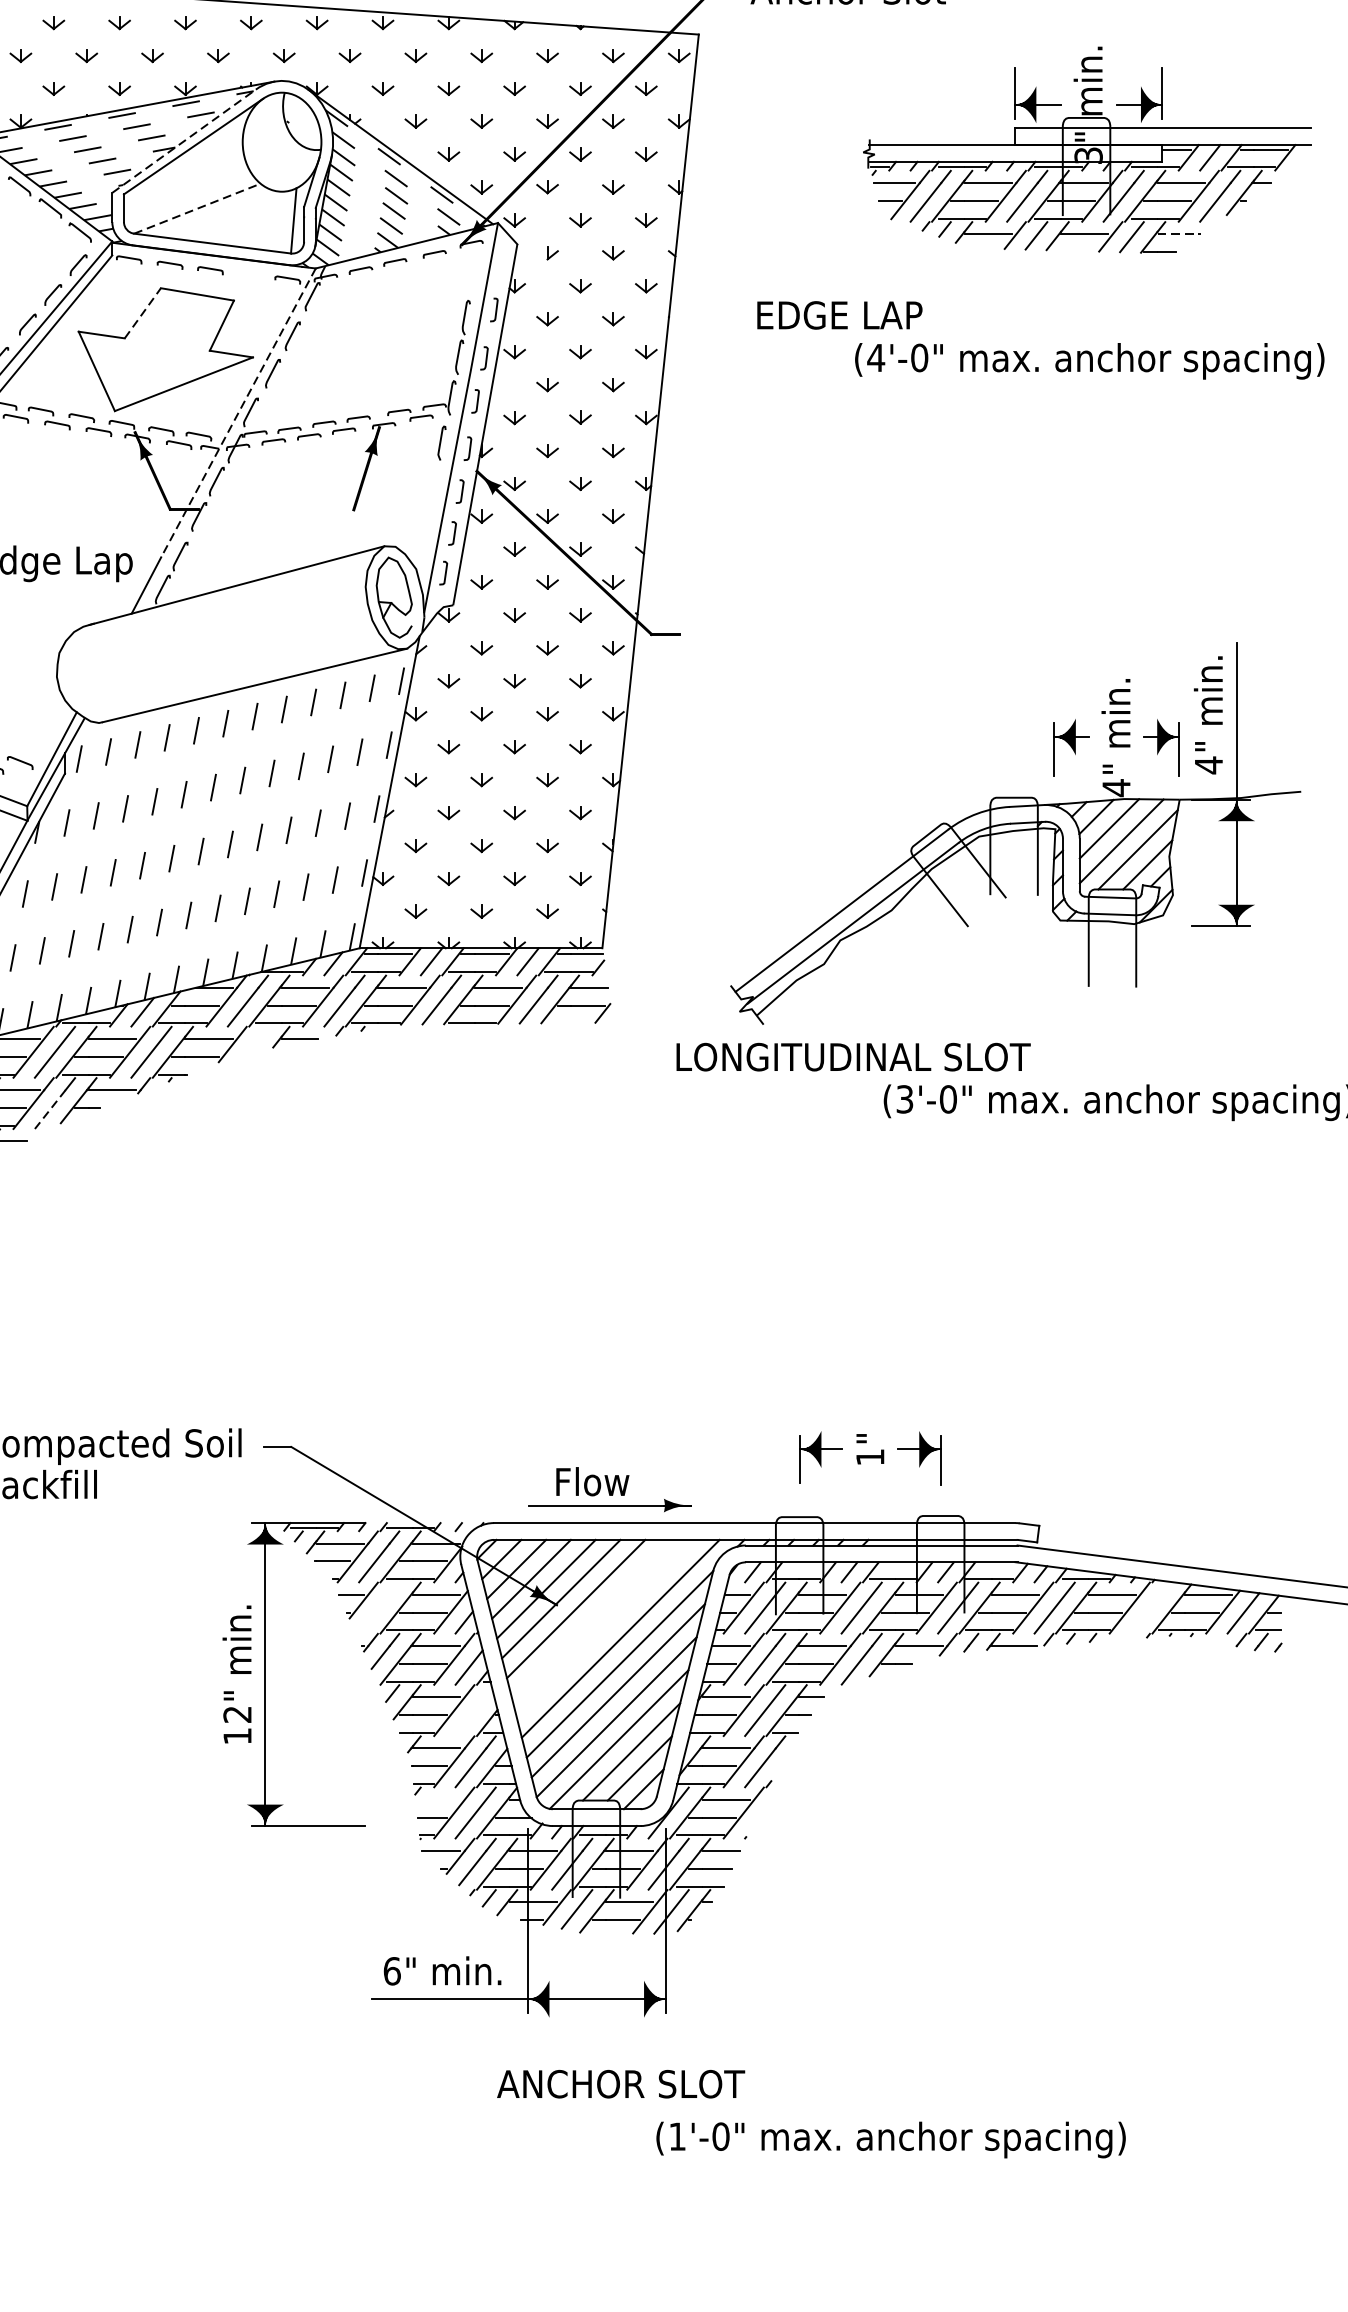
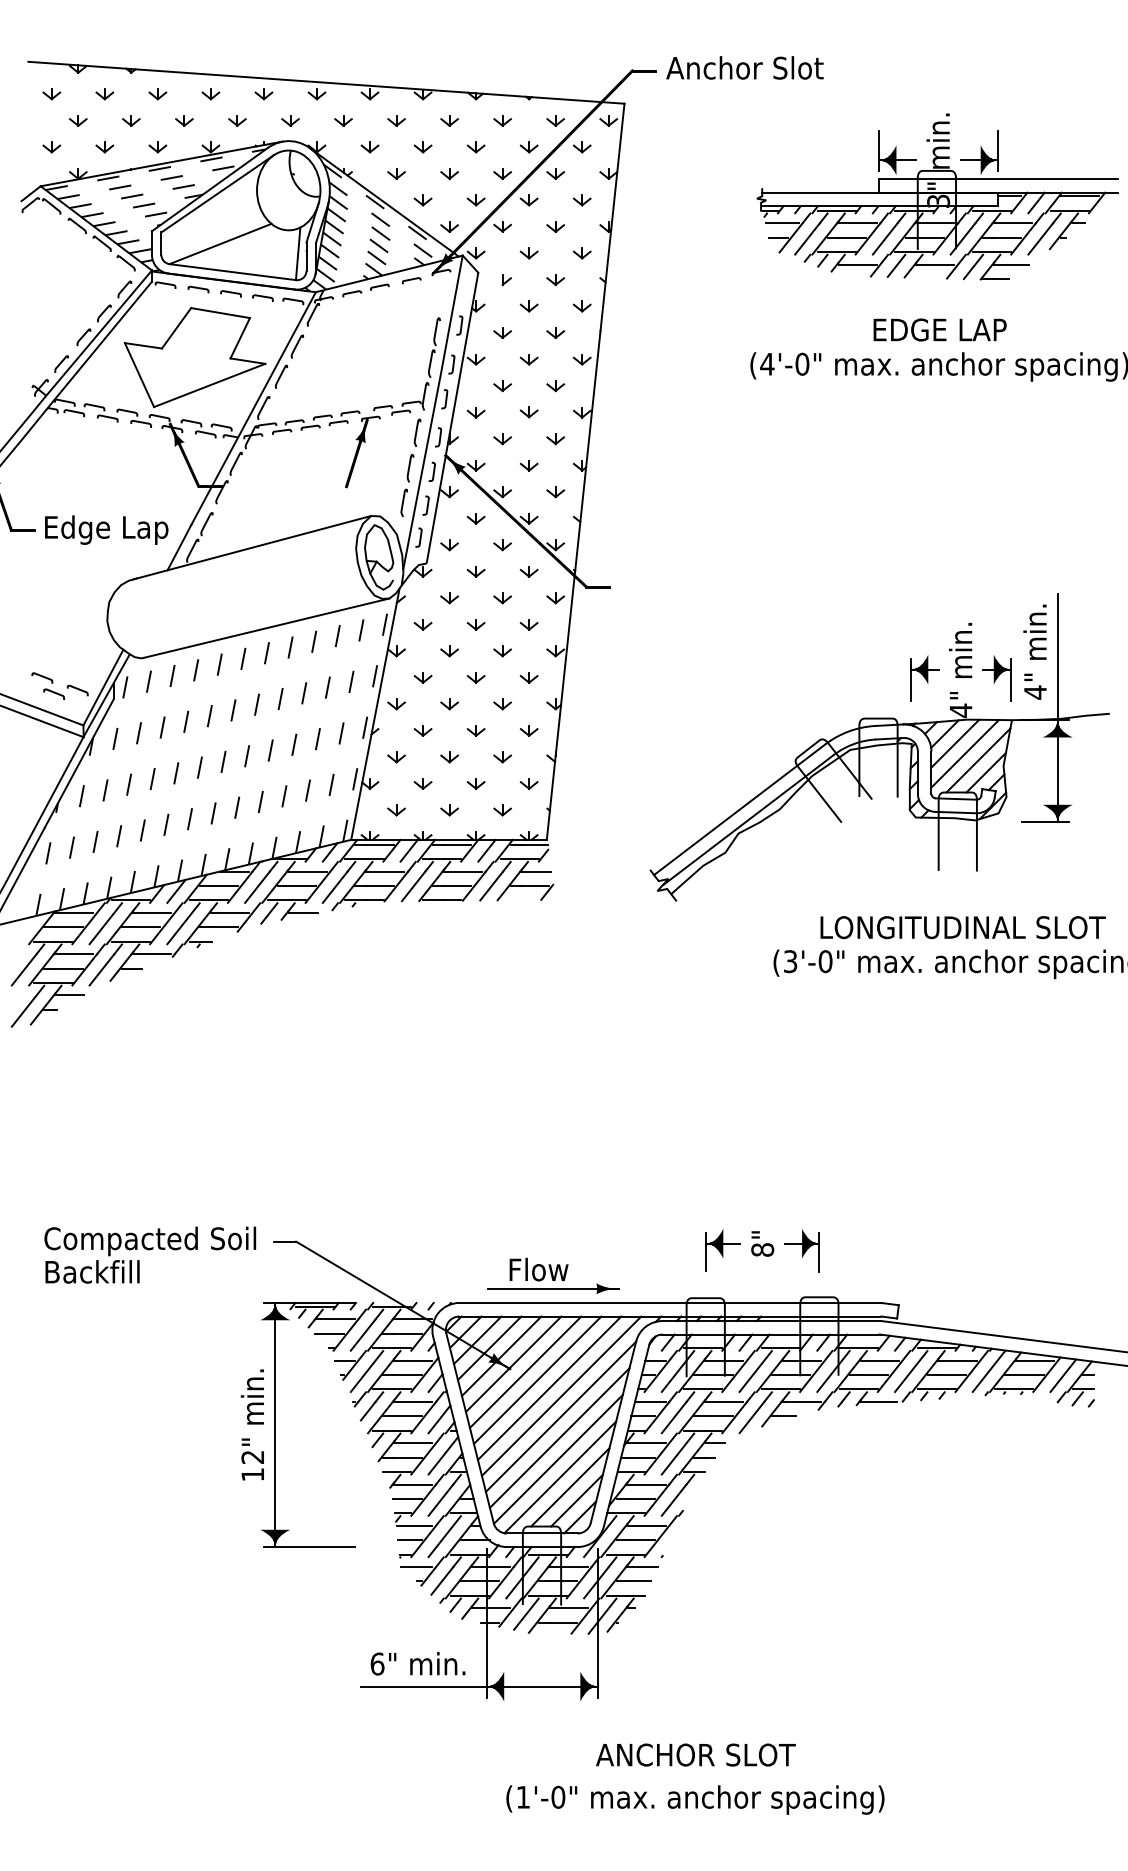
line: (184, 141) -> (210, 189), dashed -> solid
line: (197, 209) -> (220, 244), dashed -> solid
line: (1179, 234) -> (1011, 264), dashed -> solid
curve: (249, 275) -> (262, 297), added
line: (142, 313) -> (176, 328), dashed -> solid
text: (839, 314) -> (939, 329), moved
line: (238, 412) -> (253, 408), dashed -> solid
part: (429, 508) -> (407, 485), added
line: (258, 1039) -> (269, 913), added
text: (852, 1057) -> (962, 927), moved
line: (49, 1109) -> (101, 969), dashed -> solid
text: (870, 1456) -> (762, 1249), 1" -> 8"
line: (378, 1608) -> (366, 1371), added
line: (1150, 1608) -> (988, 1371), added
line: (590, 1618) -> (537, 1379), added
line: (605, 1627) -> (549, 1387), added
line: (474, 1712) -> (443, 1455), added
line: (438, 1799) -> (414, 1525), added
text: (620, 2083) -> (695, 1754), moved
text: (891, 2139) -> (695, 1799), moved

